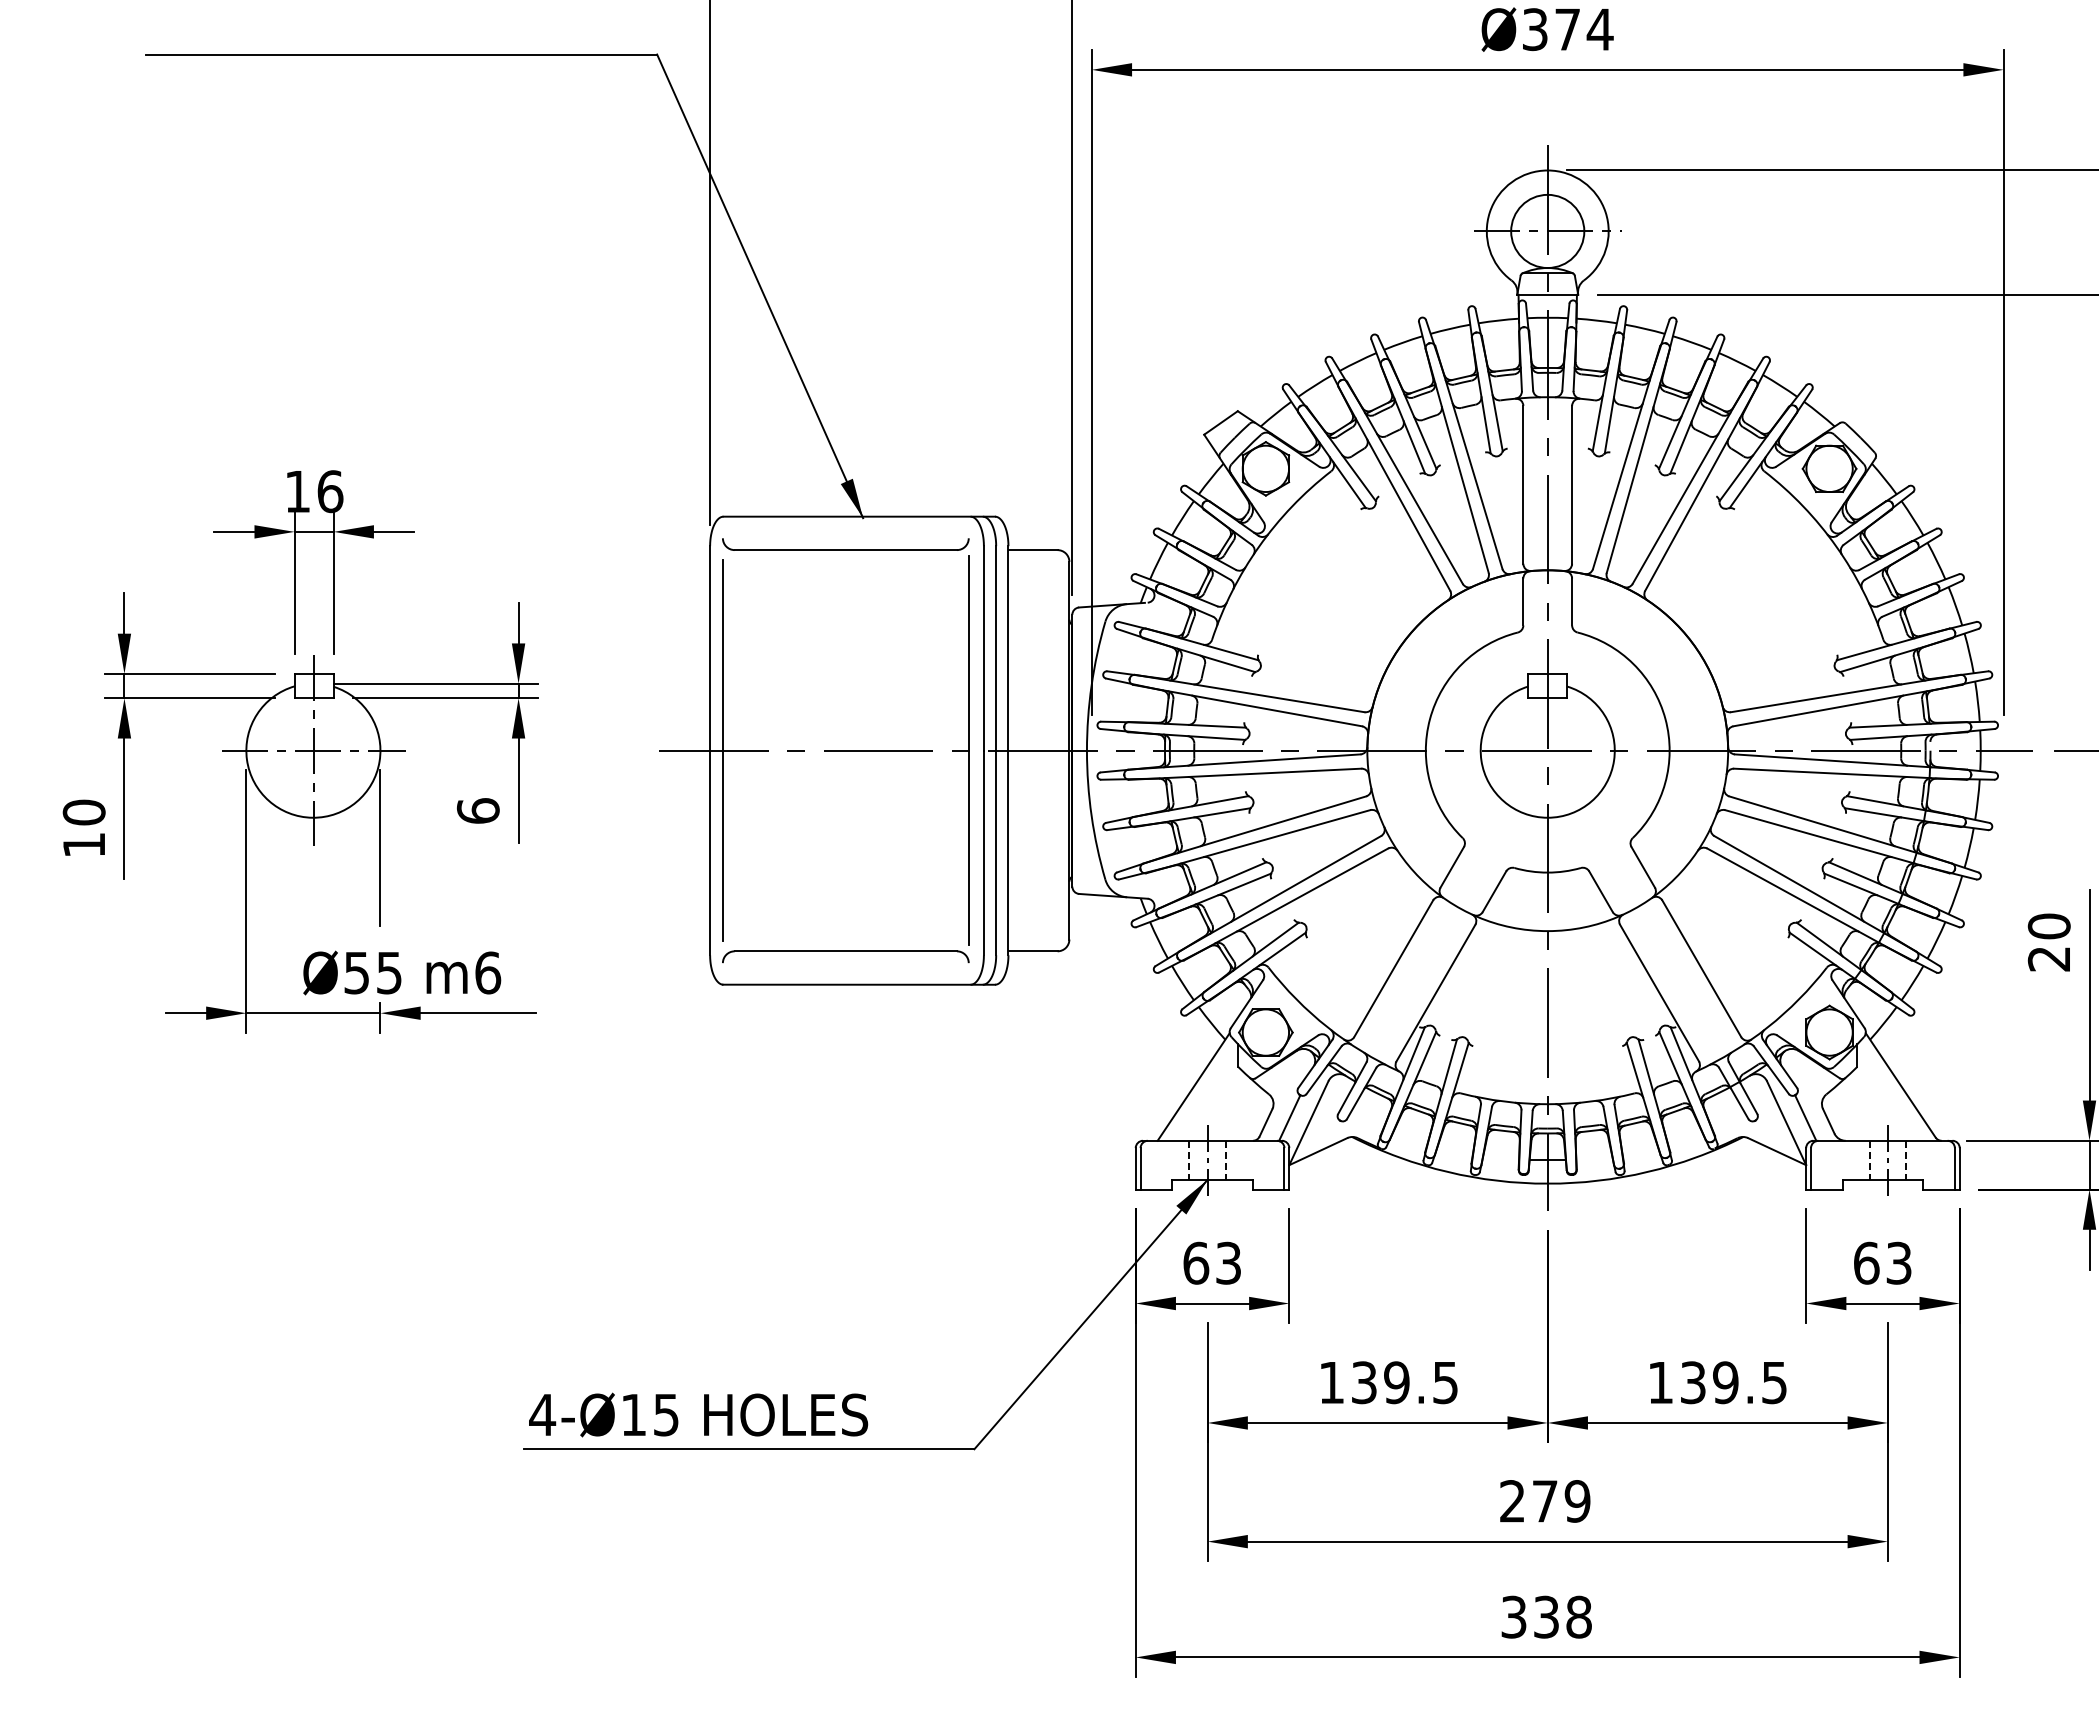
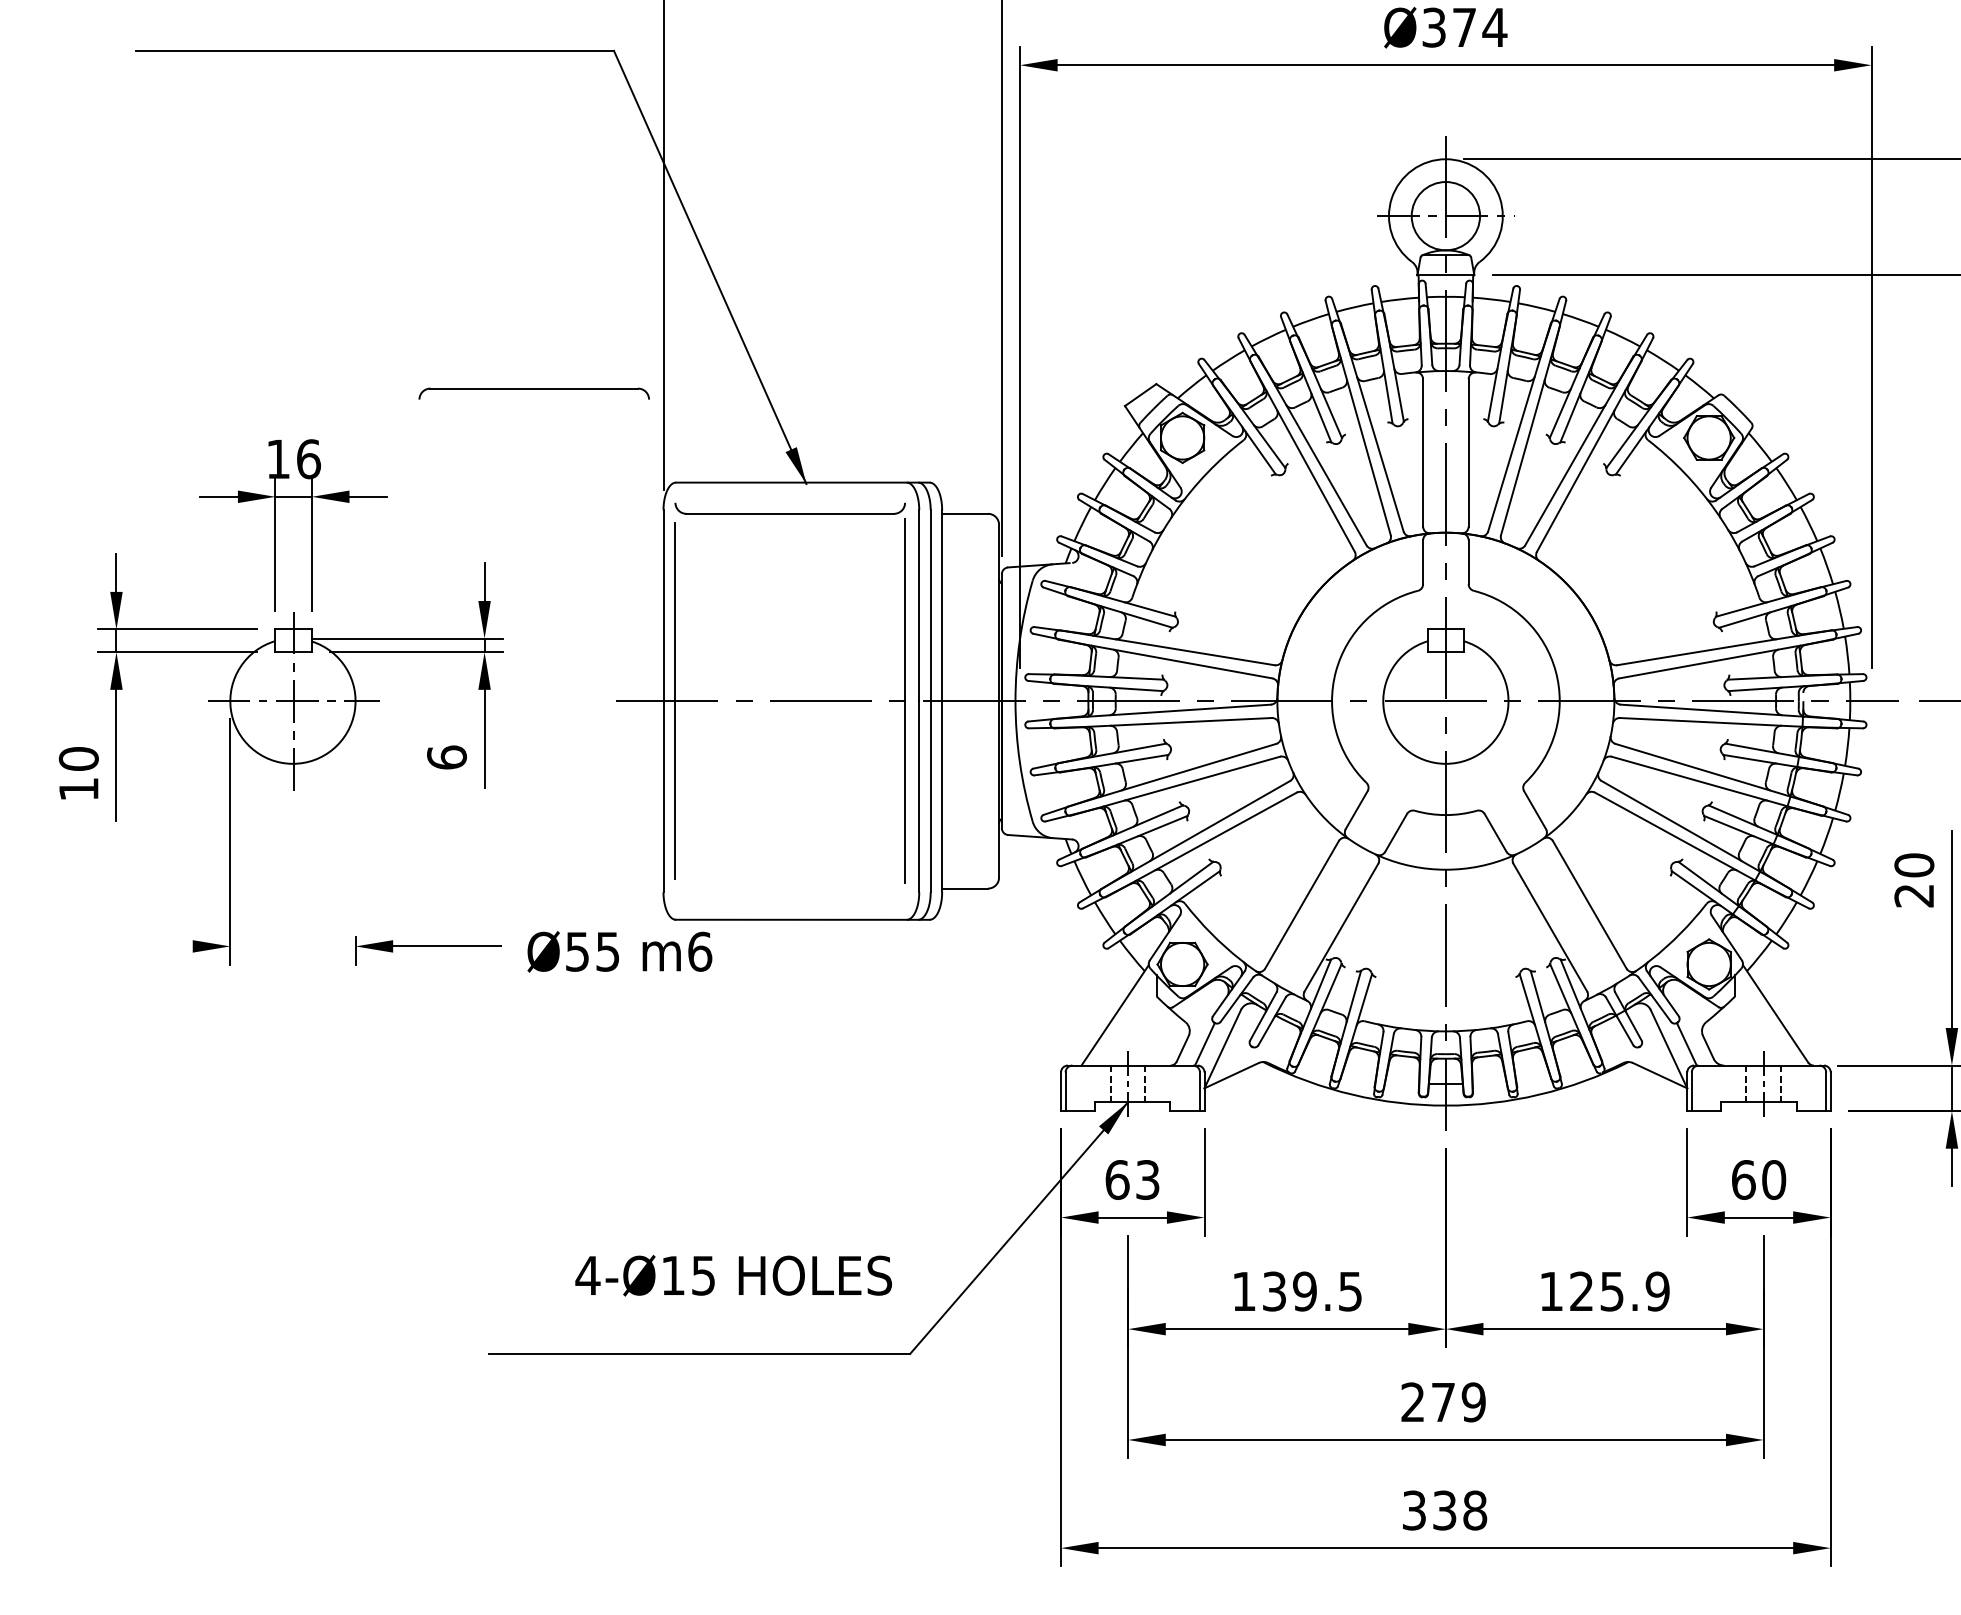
line: (380, 848) -> (355, 792), removed
part: (845, 956) -> (533, 393), moved
text: (401, 972) -> (619, 951), moved
line: (185, 1013) -> (173, 946), removed
line: (312, 1013) -> (292, 946), removed
text: (1899, 1262) -> (1774, 1179), 63 -> 60
text: (1733, 1382) -> (1619, 1291), 139.5 -> 125.9
text: (698, 1414) -> (733, 1275), moved

